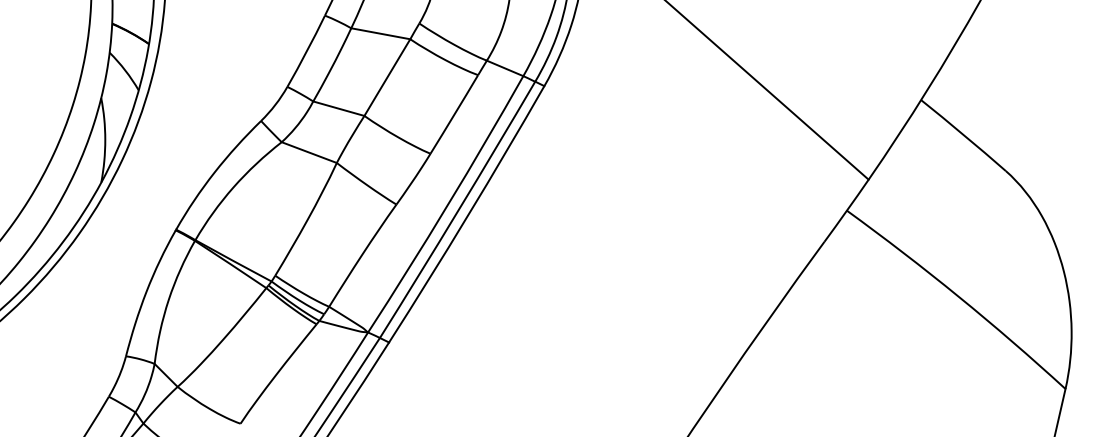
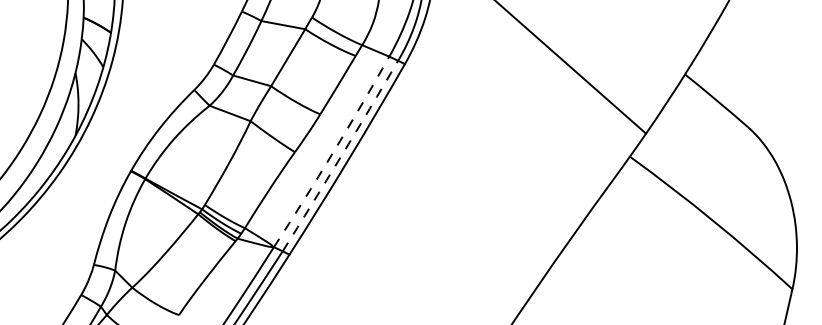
arc: (447, 205) -> (332, 152), solid -> dashed
arc: (458, 210) -> (341, 156), solid -> dashed

